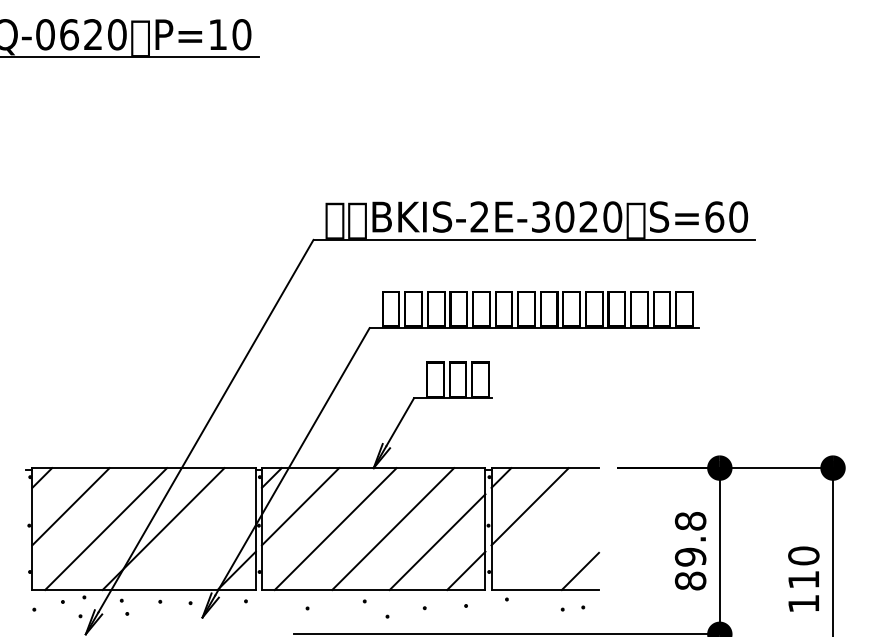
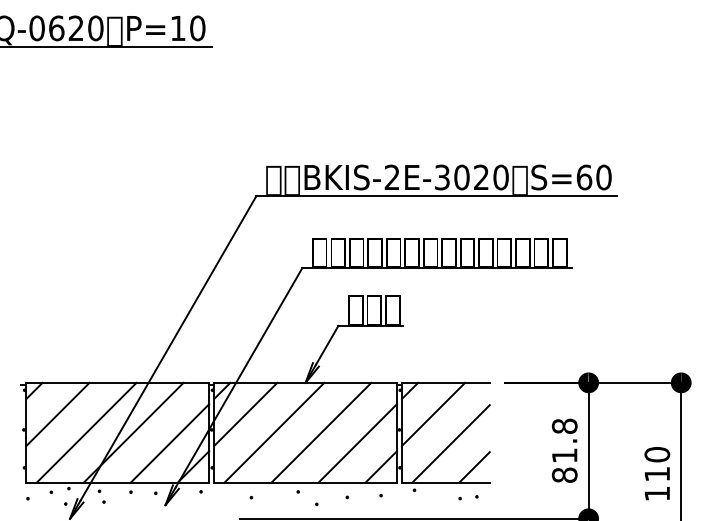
line: (207, 542) -> (169, 443), added
line: (550, 542) -> (450, 443), added
text: (690, 556) -> (564, 455), 89.8 -> 81.8

